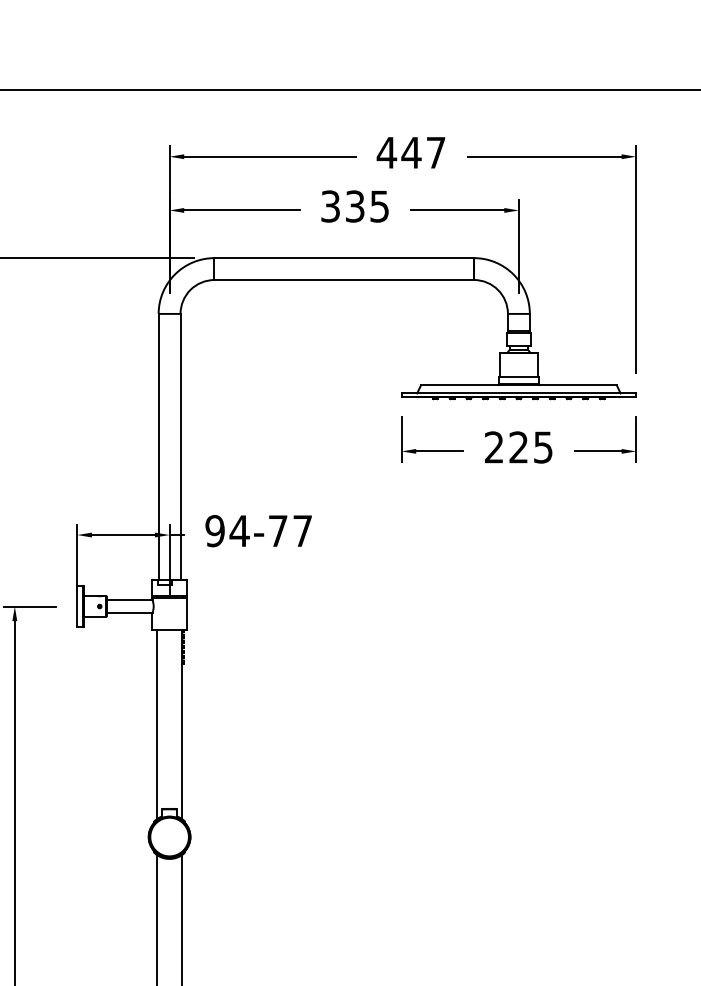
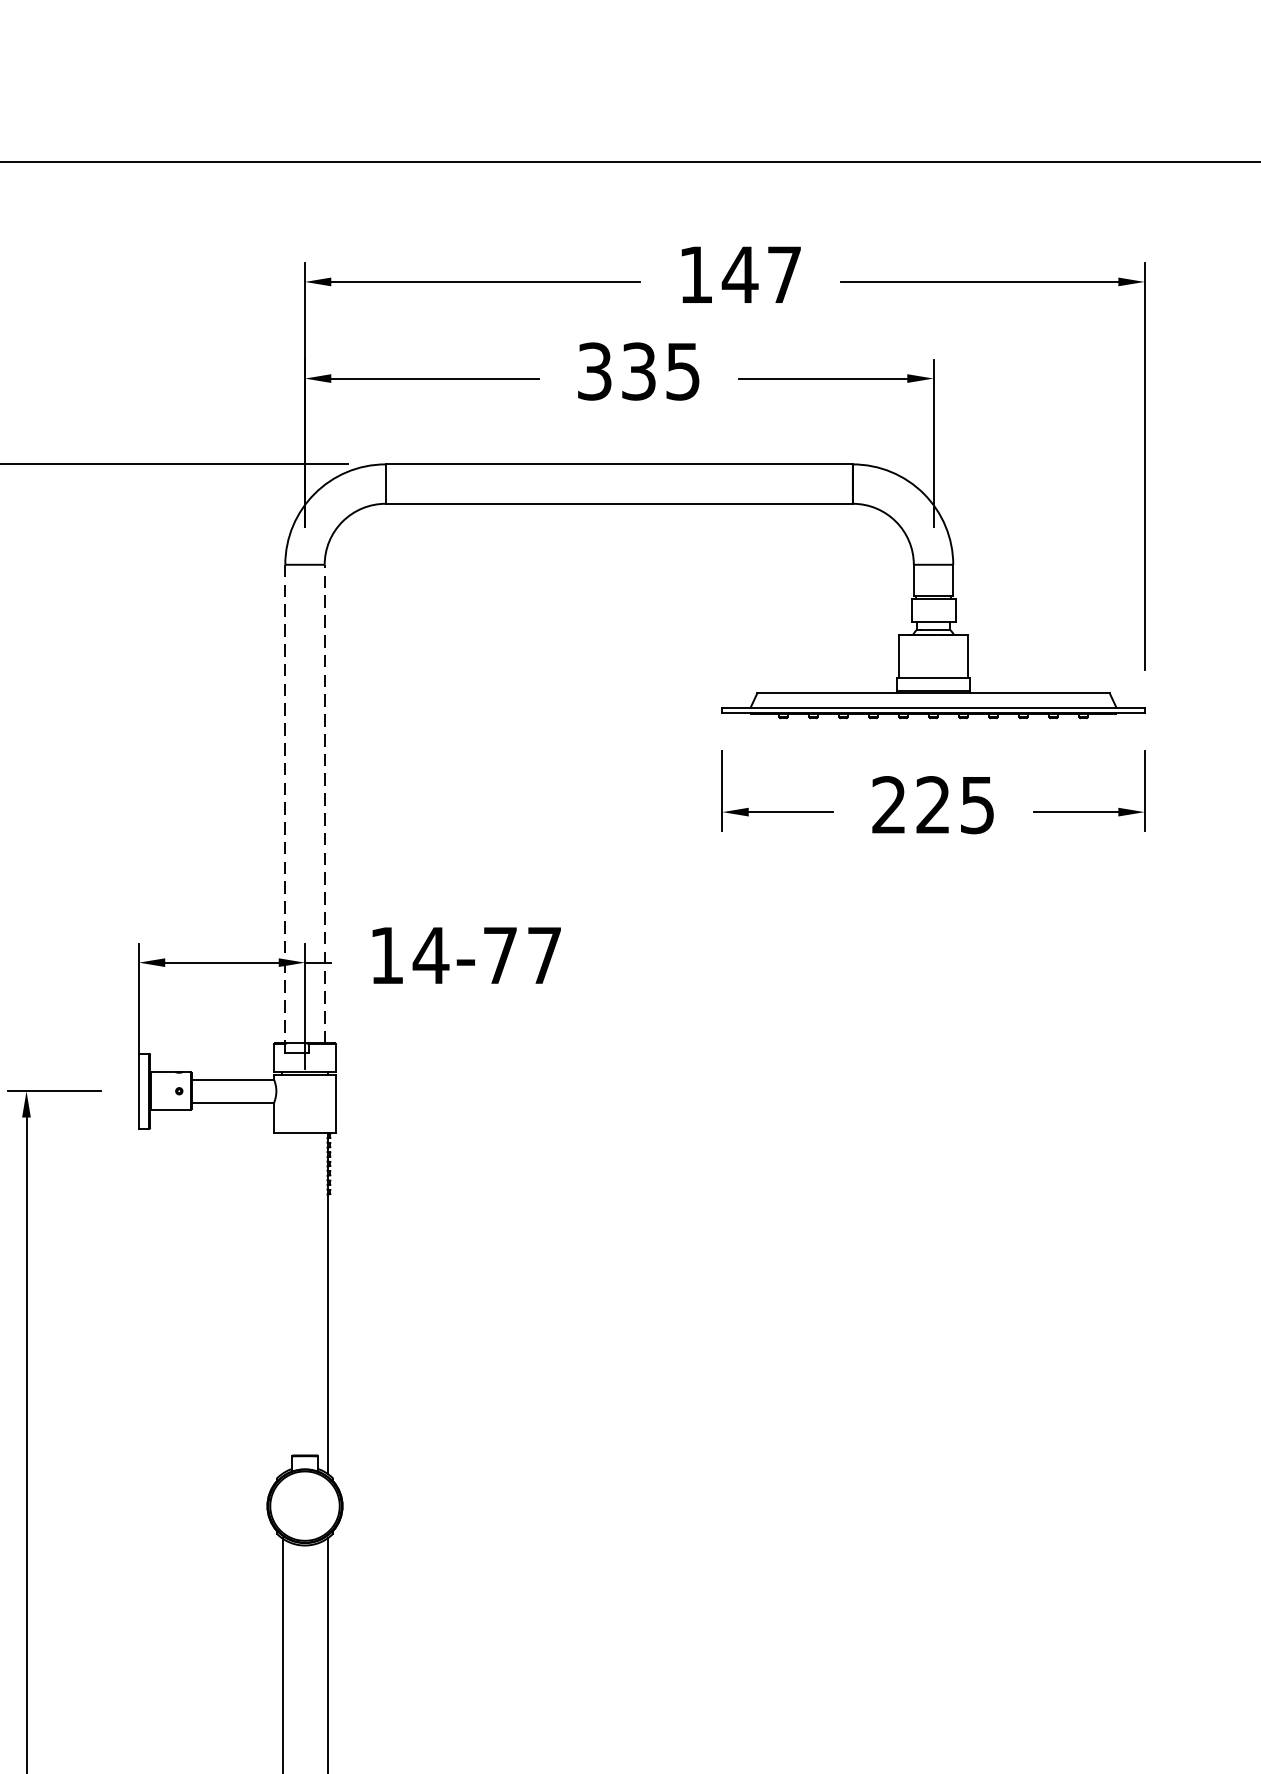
text: (386, 152) -> (695, 274), 447 -> 147
line: (158, 446) -> (285, 803), solid -> dashed
line: (180, 446) -> (324, 803), solid -> dashed
text: (214, 531) -> (385, 956), 94-77 -> 14-77
line: (157, 724) -> (283, 1303), removed

